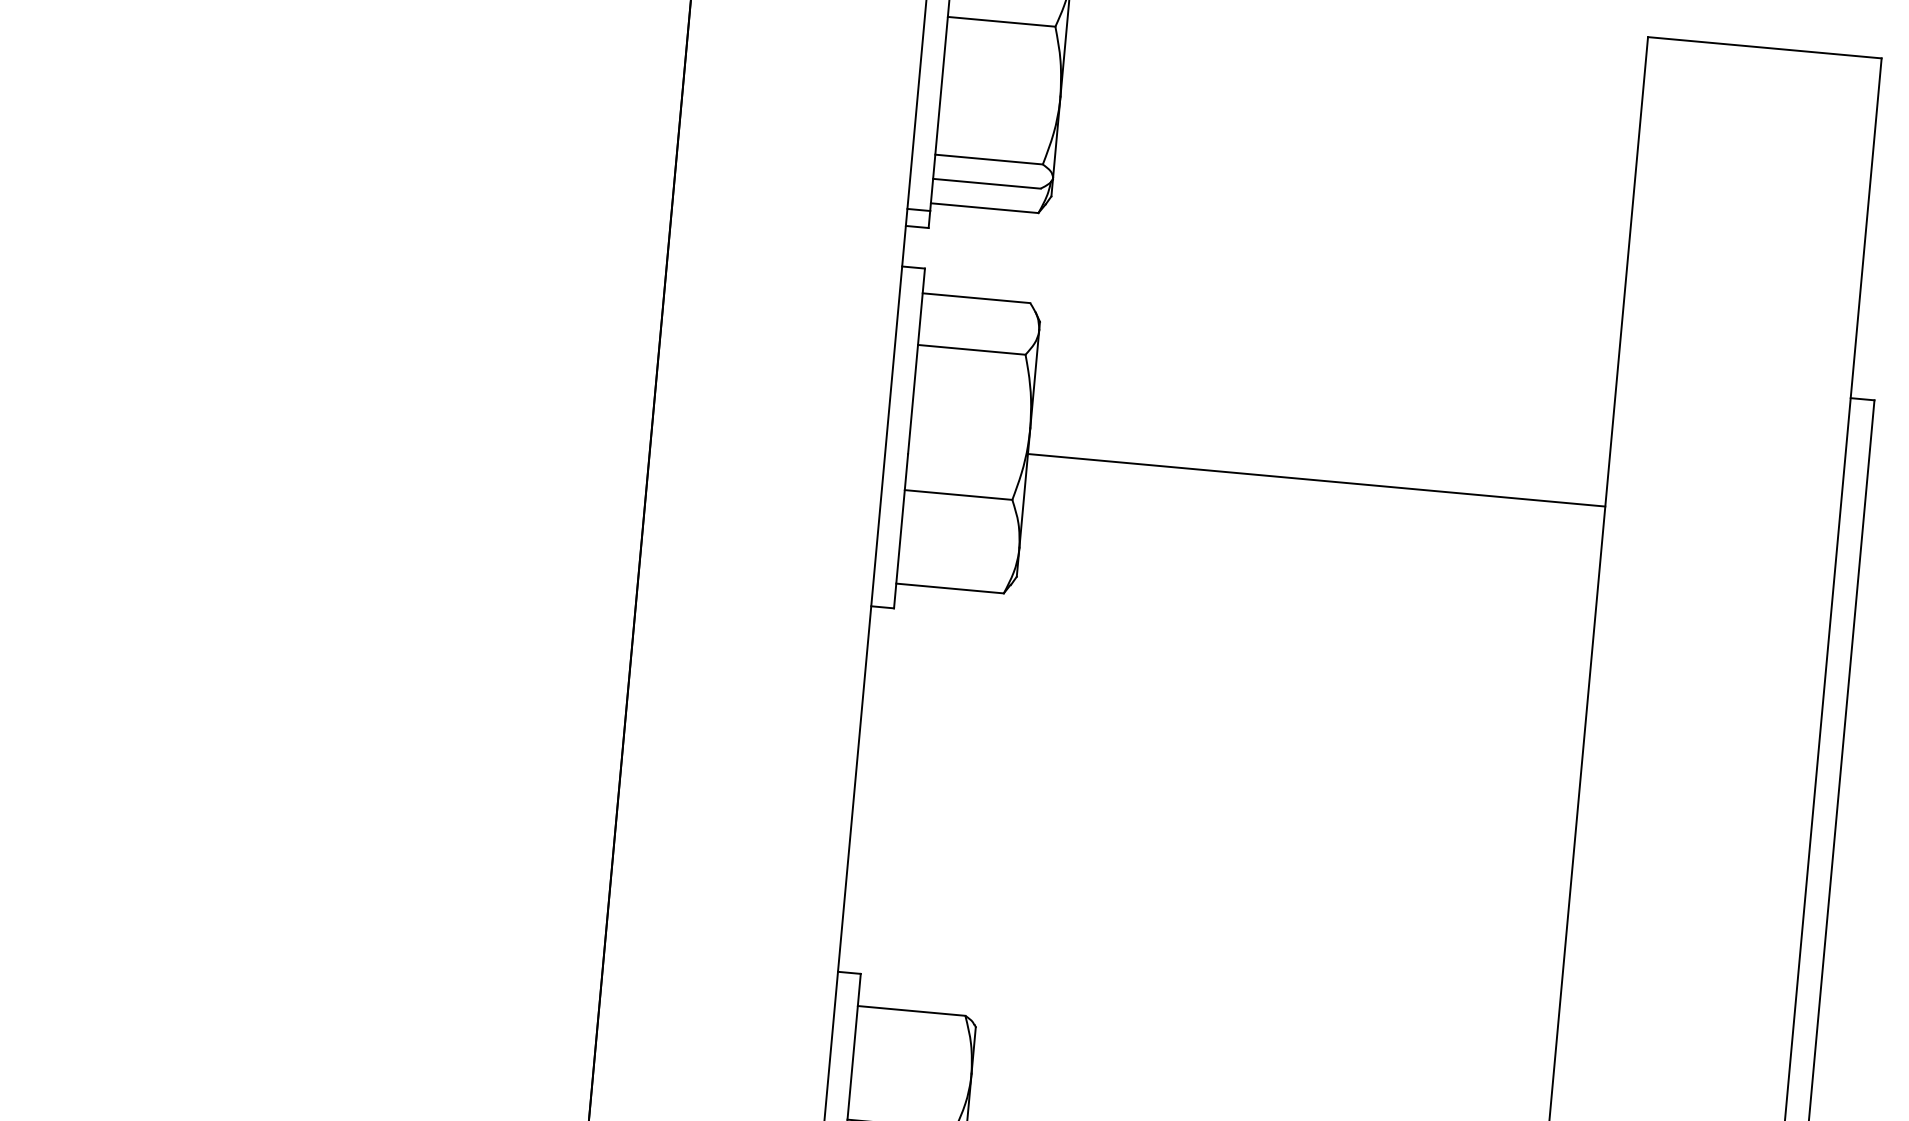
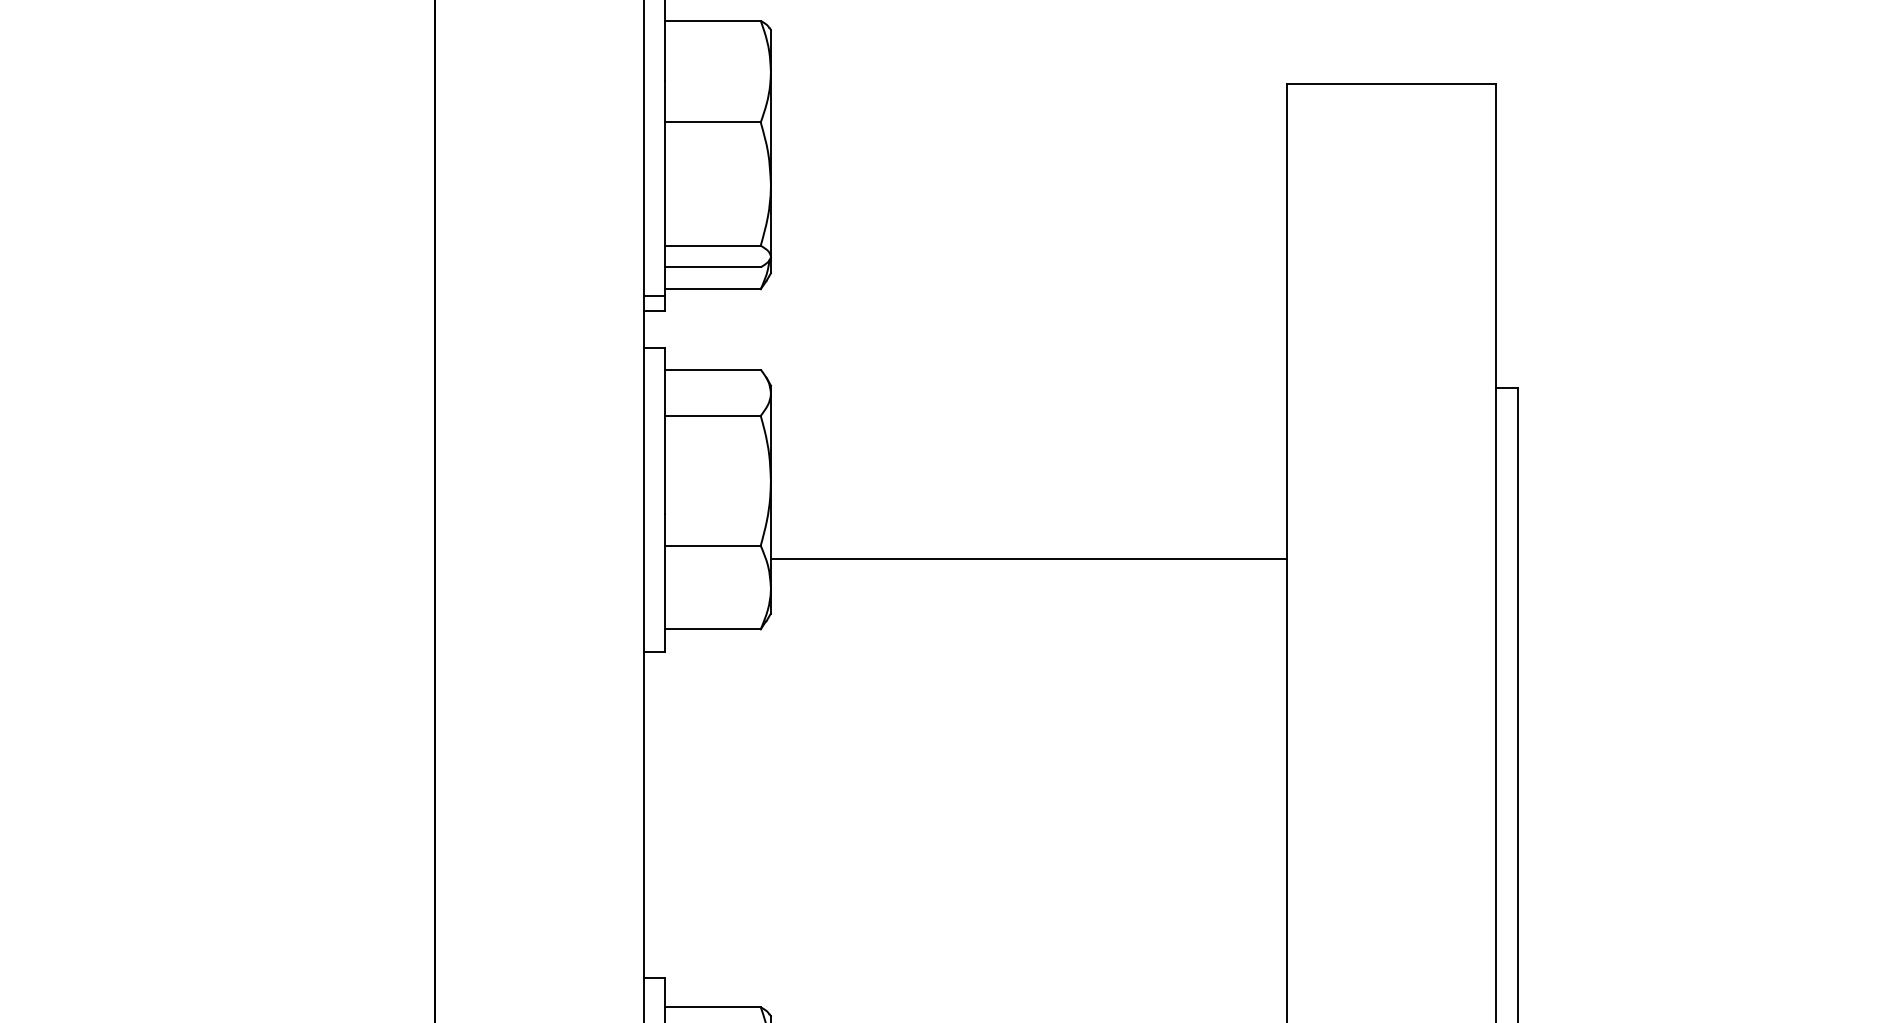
line: (1315, 479) -> (1028, 558), moved

